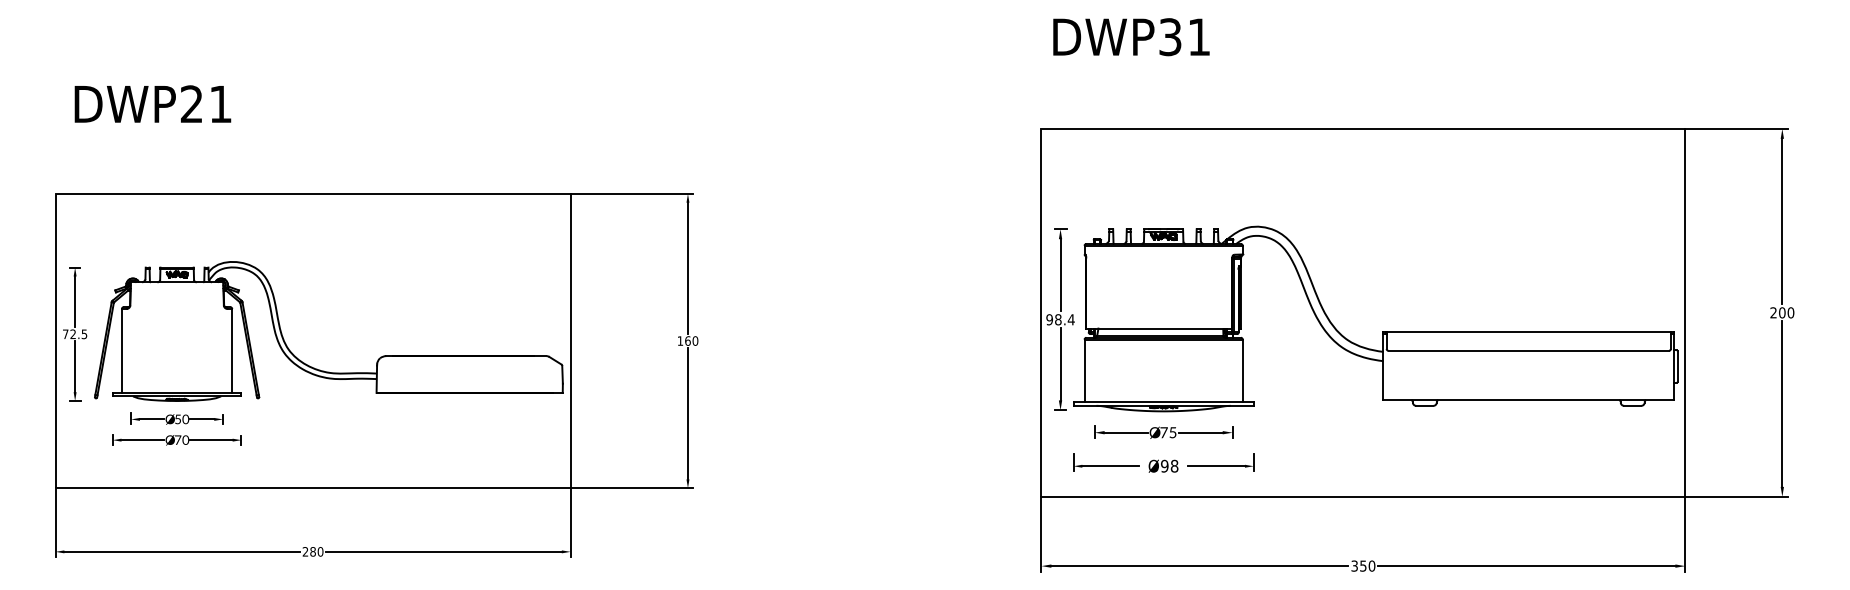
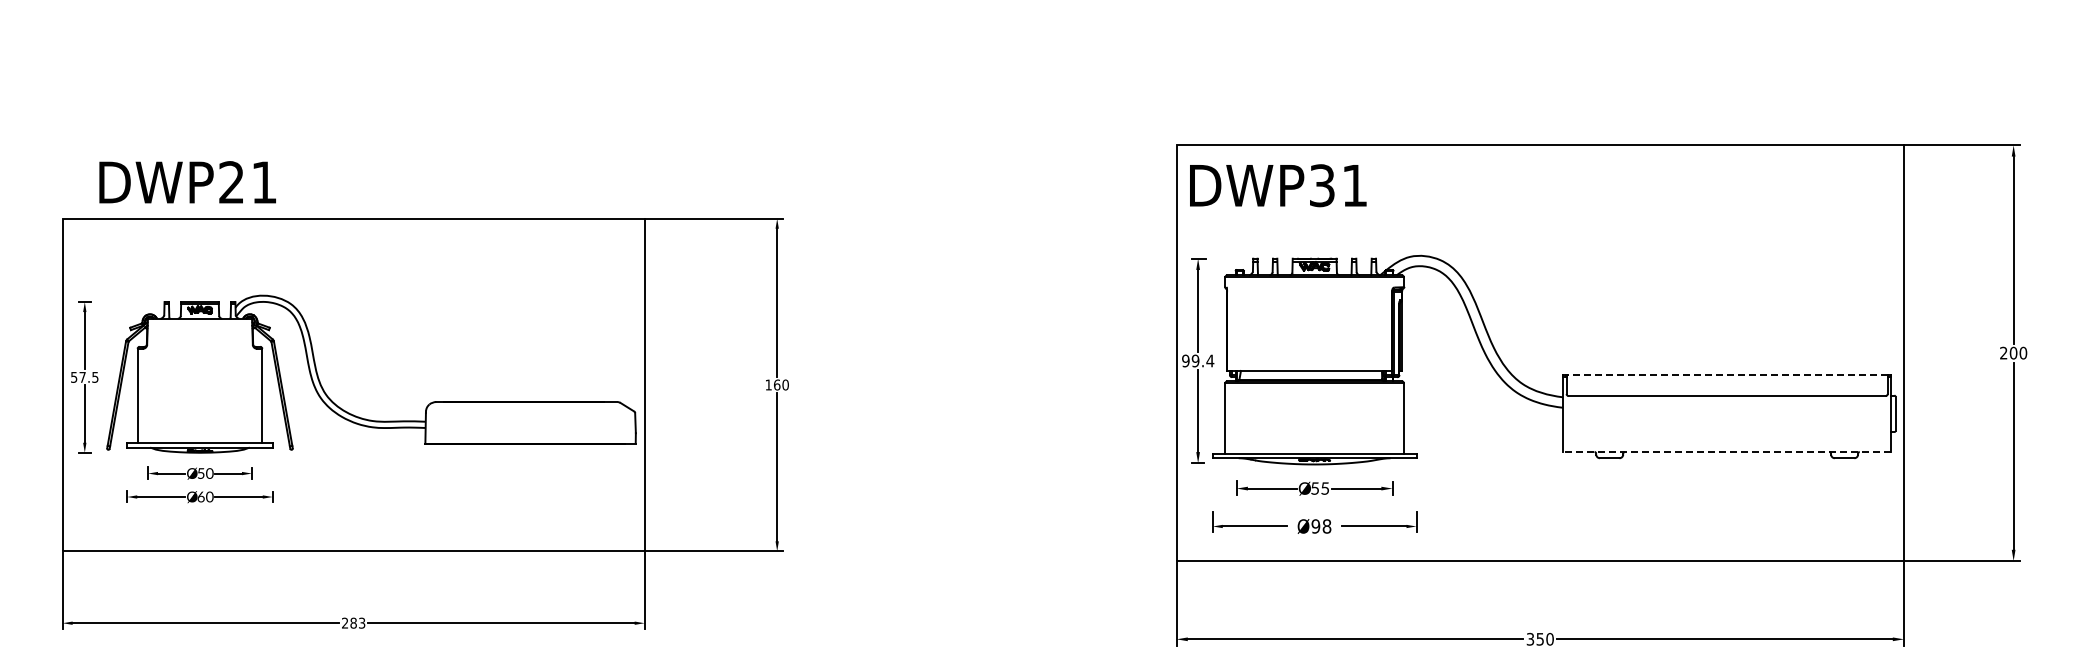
text: (1131, 36) -> (1278, 185), moved
text: (152, 104) -> (187, 182), moved
text: (1058, 319) -> (1195, 360), 98.4 -> 99.4
line: (1529, 332) -> (1727, 375), solid -> dashed
text: (69, 333) -> (78, 376), 72.5 -> 57.5
line: (1528, 400) -> (1726, 452), solid -> dashed
text: (1164, 432) -> (1315, 488), 75 -> 55
text: (177, 439) -> (200, 496), 70 -> 60
text: (320, 551) -> (361, 622), 280 -> 283

